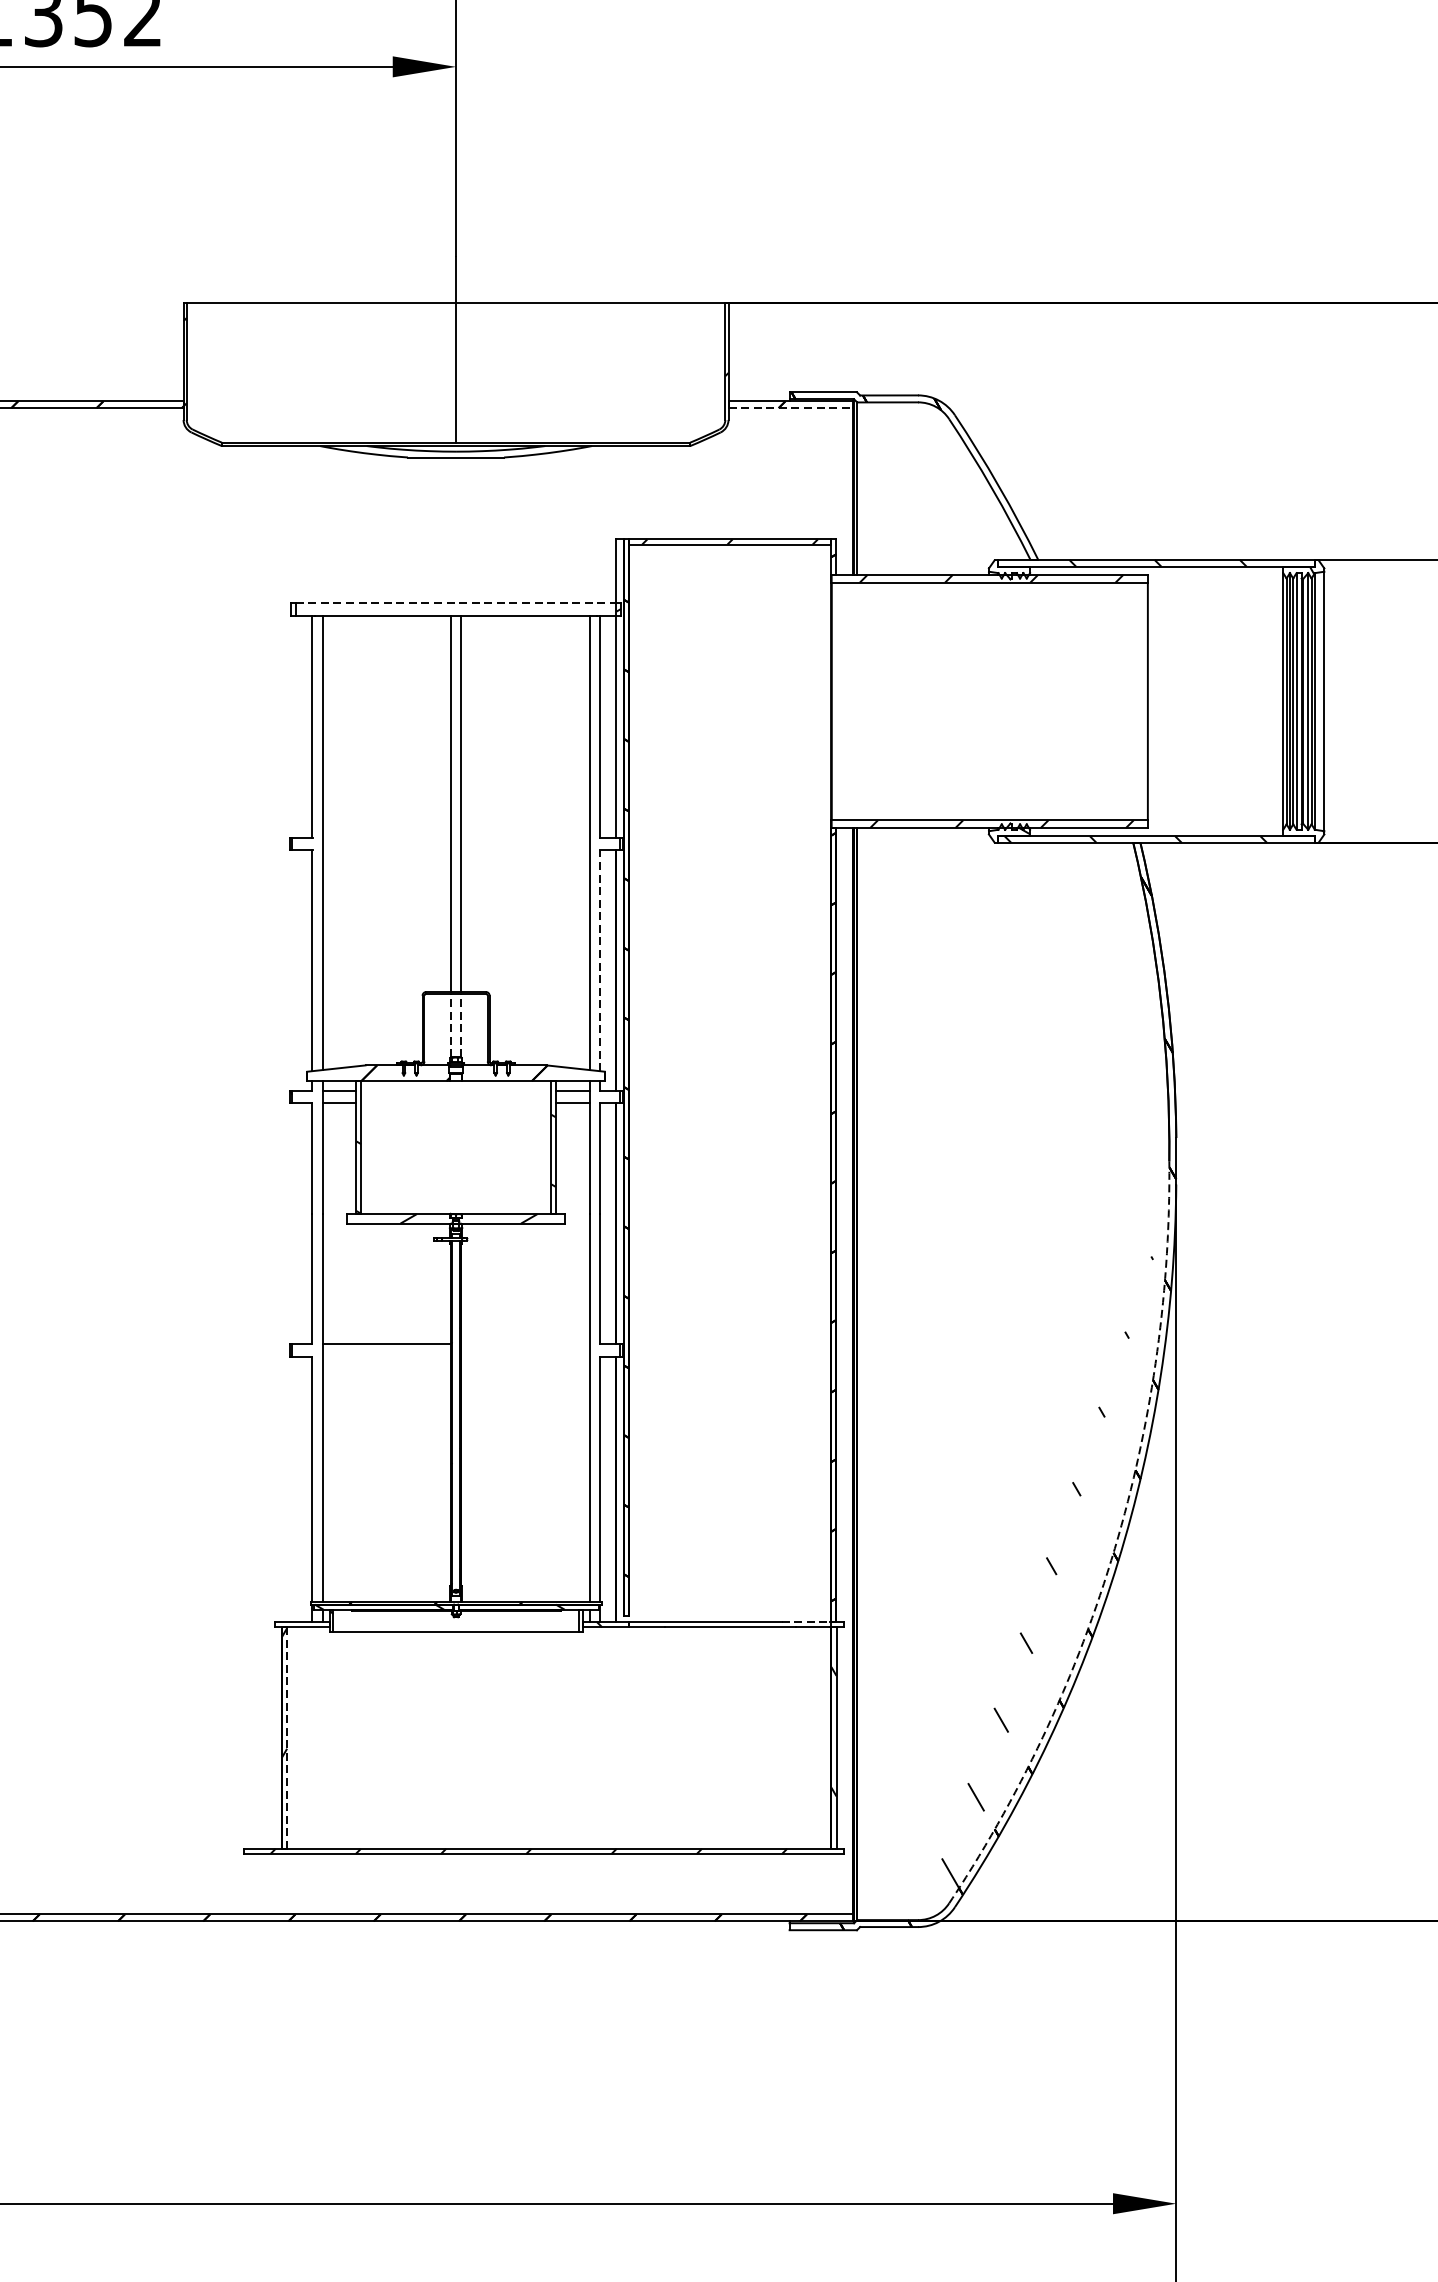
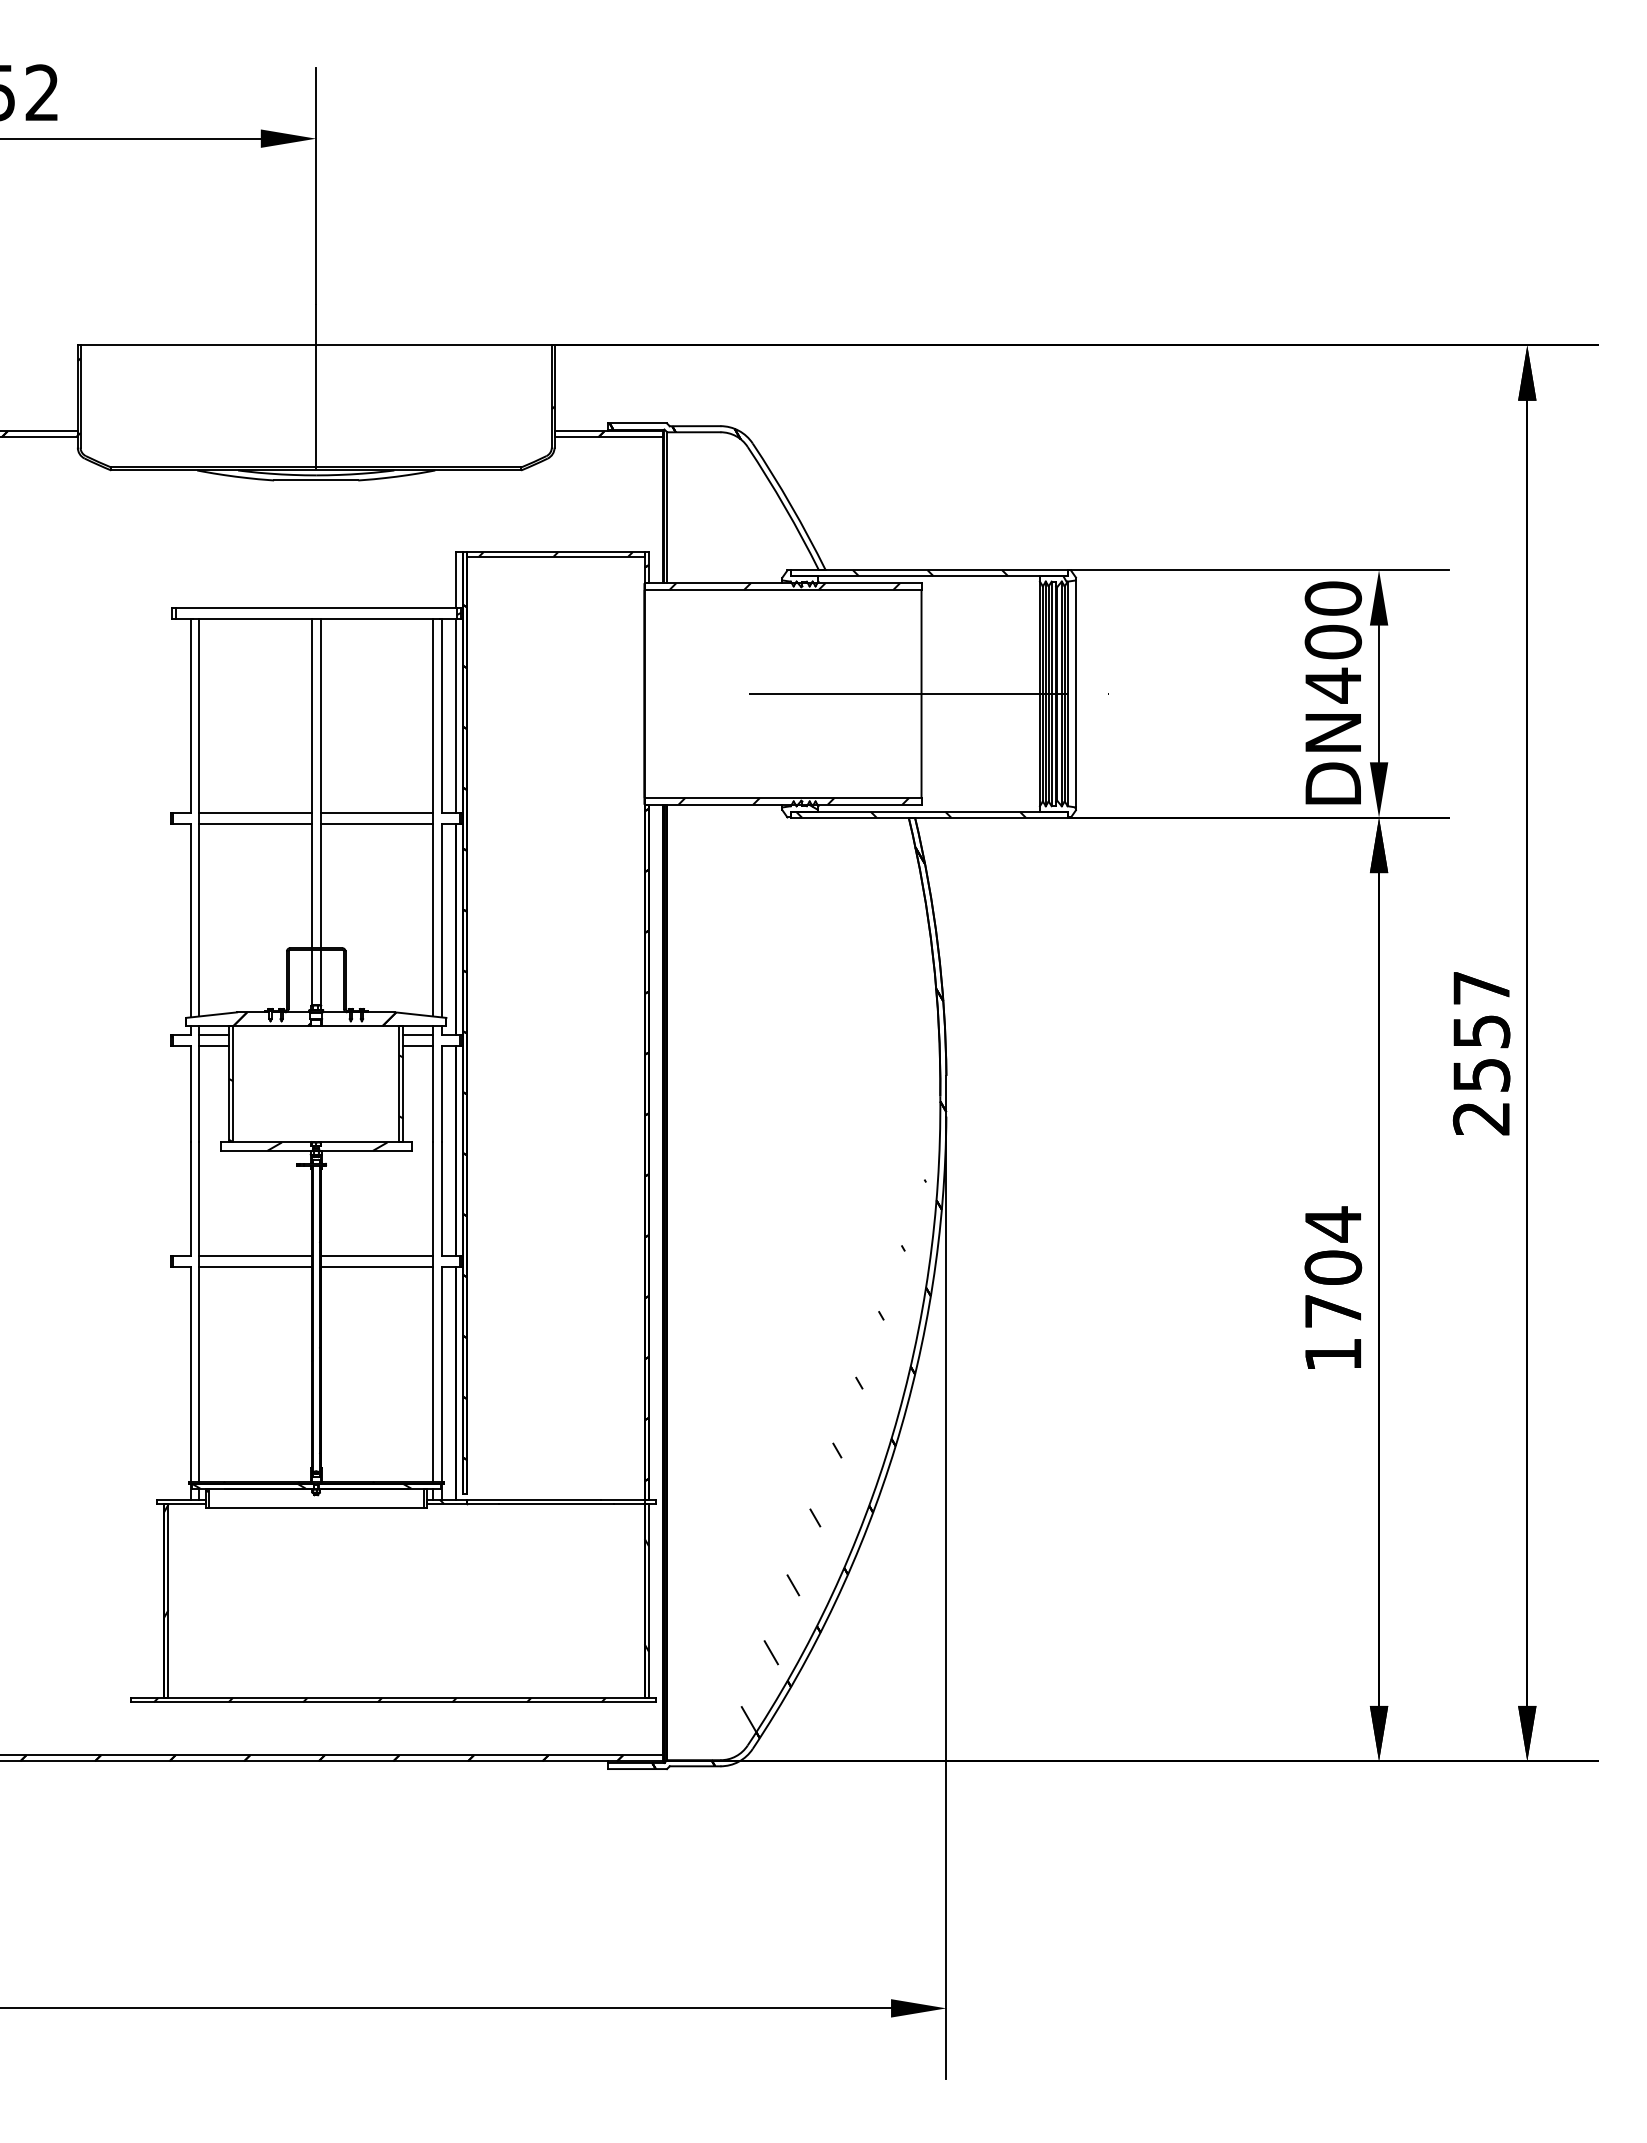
line: (791, 408) -> (609, 437), dashed -> solid
line: (456, 603) -> (316, 608), dashed -> solid
line: (1156, 700) -> (929, 693), added
line: (386, 838) -> (255, 813), added
line: (524, 838) -> (376, 813), added
line: (386, 850) -> (255, 824), added
line: (524, 850) -> (376, 824), added
line: (600, 960) -> (442, 920), dashed -> solid
line: (450, 1025) -> (311, 977), dashed -> solid
line: (460, 1025) -> (320, 977), dashed -> solid
line: (524, 1344) -> (376, 1256), added
line: (386, 1356) -> (255, 1267), added
line: (524, 1356) -> (376, 1267), added
arc: (1114, 1548) -> (892, 1435), dashed -> solid
line: (806, 1622) -> (622, 1499), dashed -> solid
line: (287, 1738) -> (168, 1601), dashed -> solid

